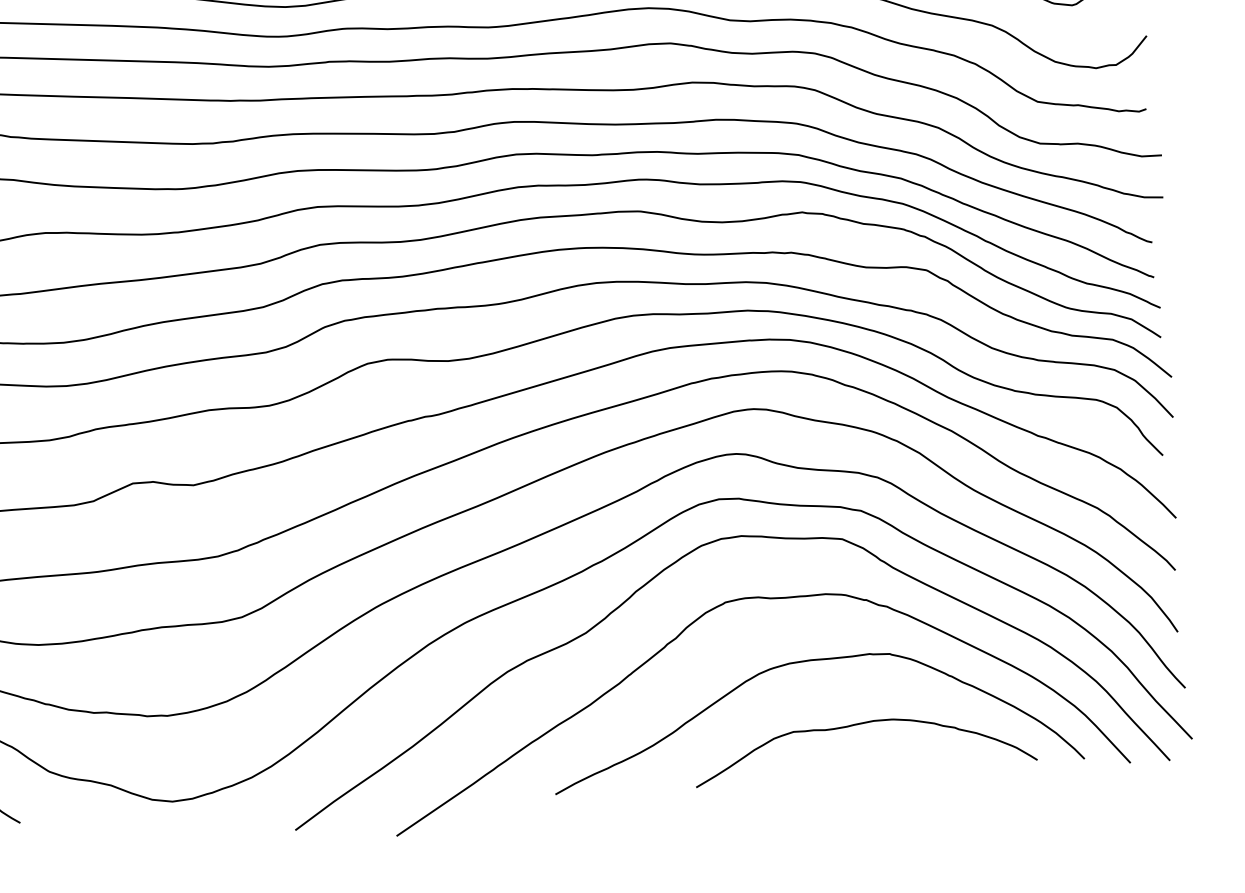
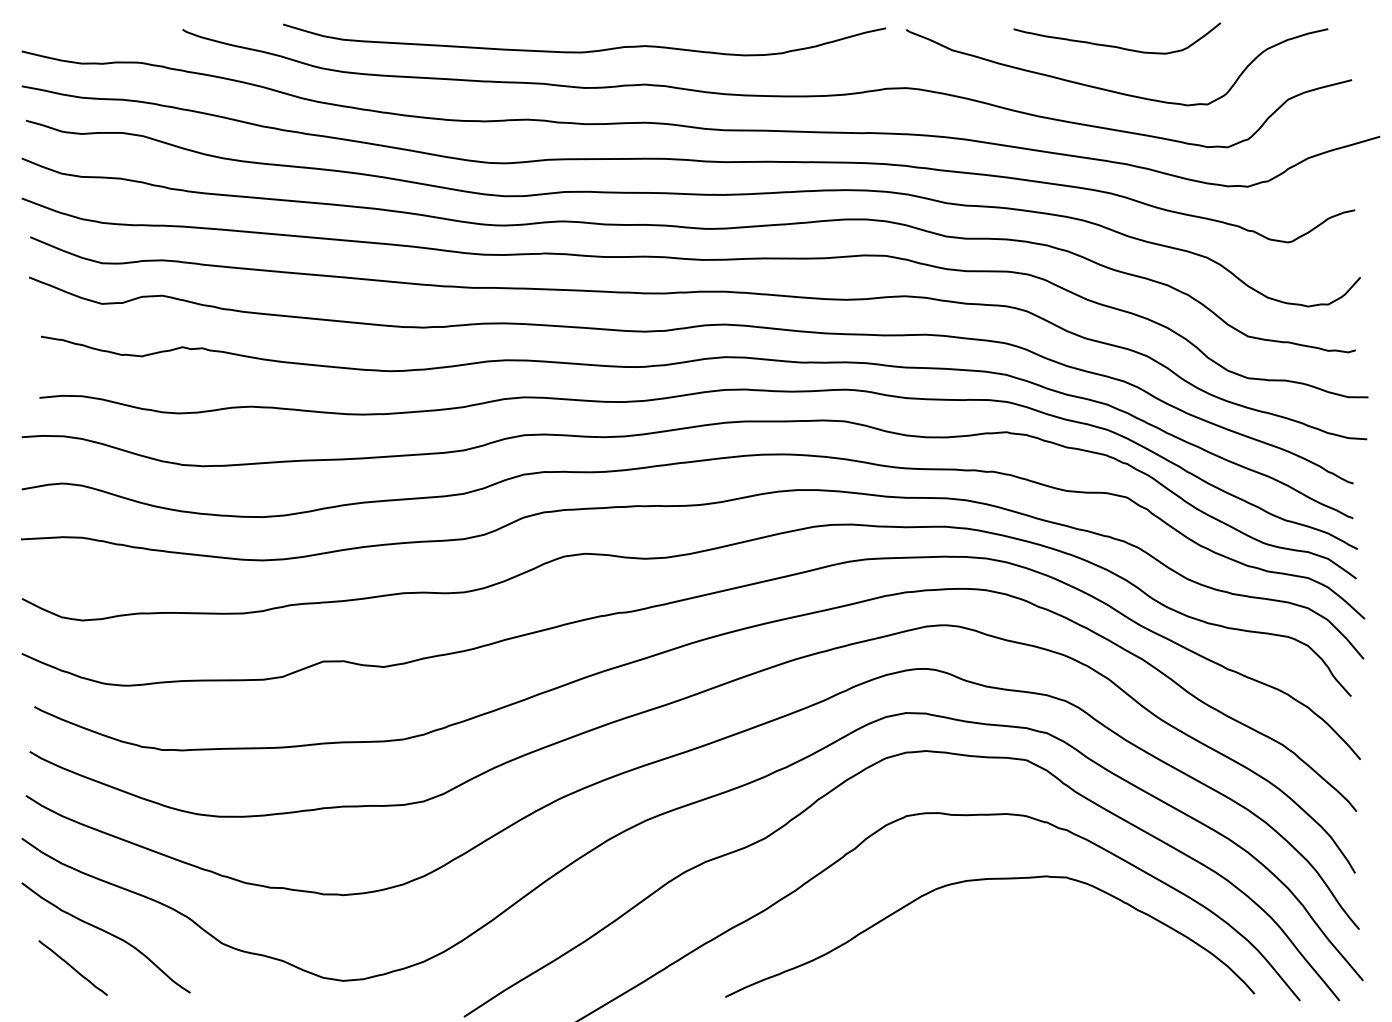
curve: (859, 725) -> (1032, 946), removed

